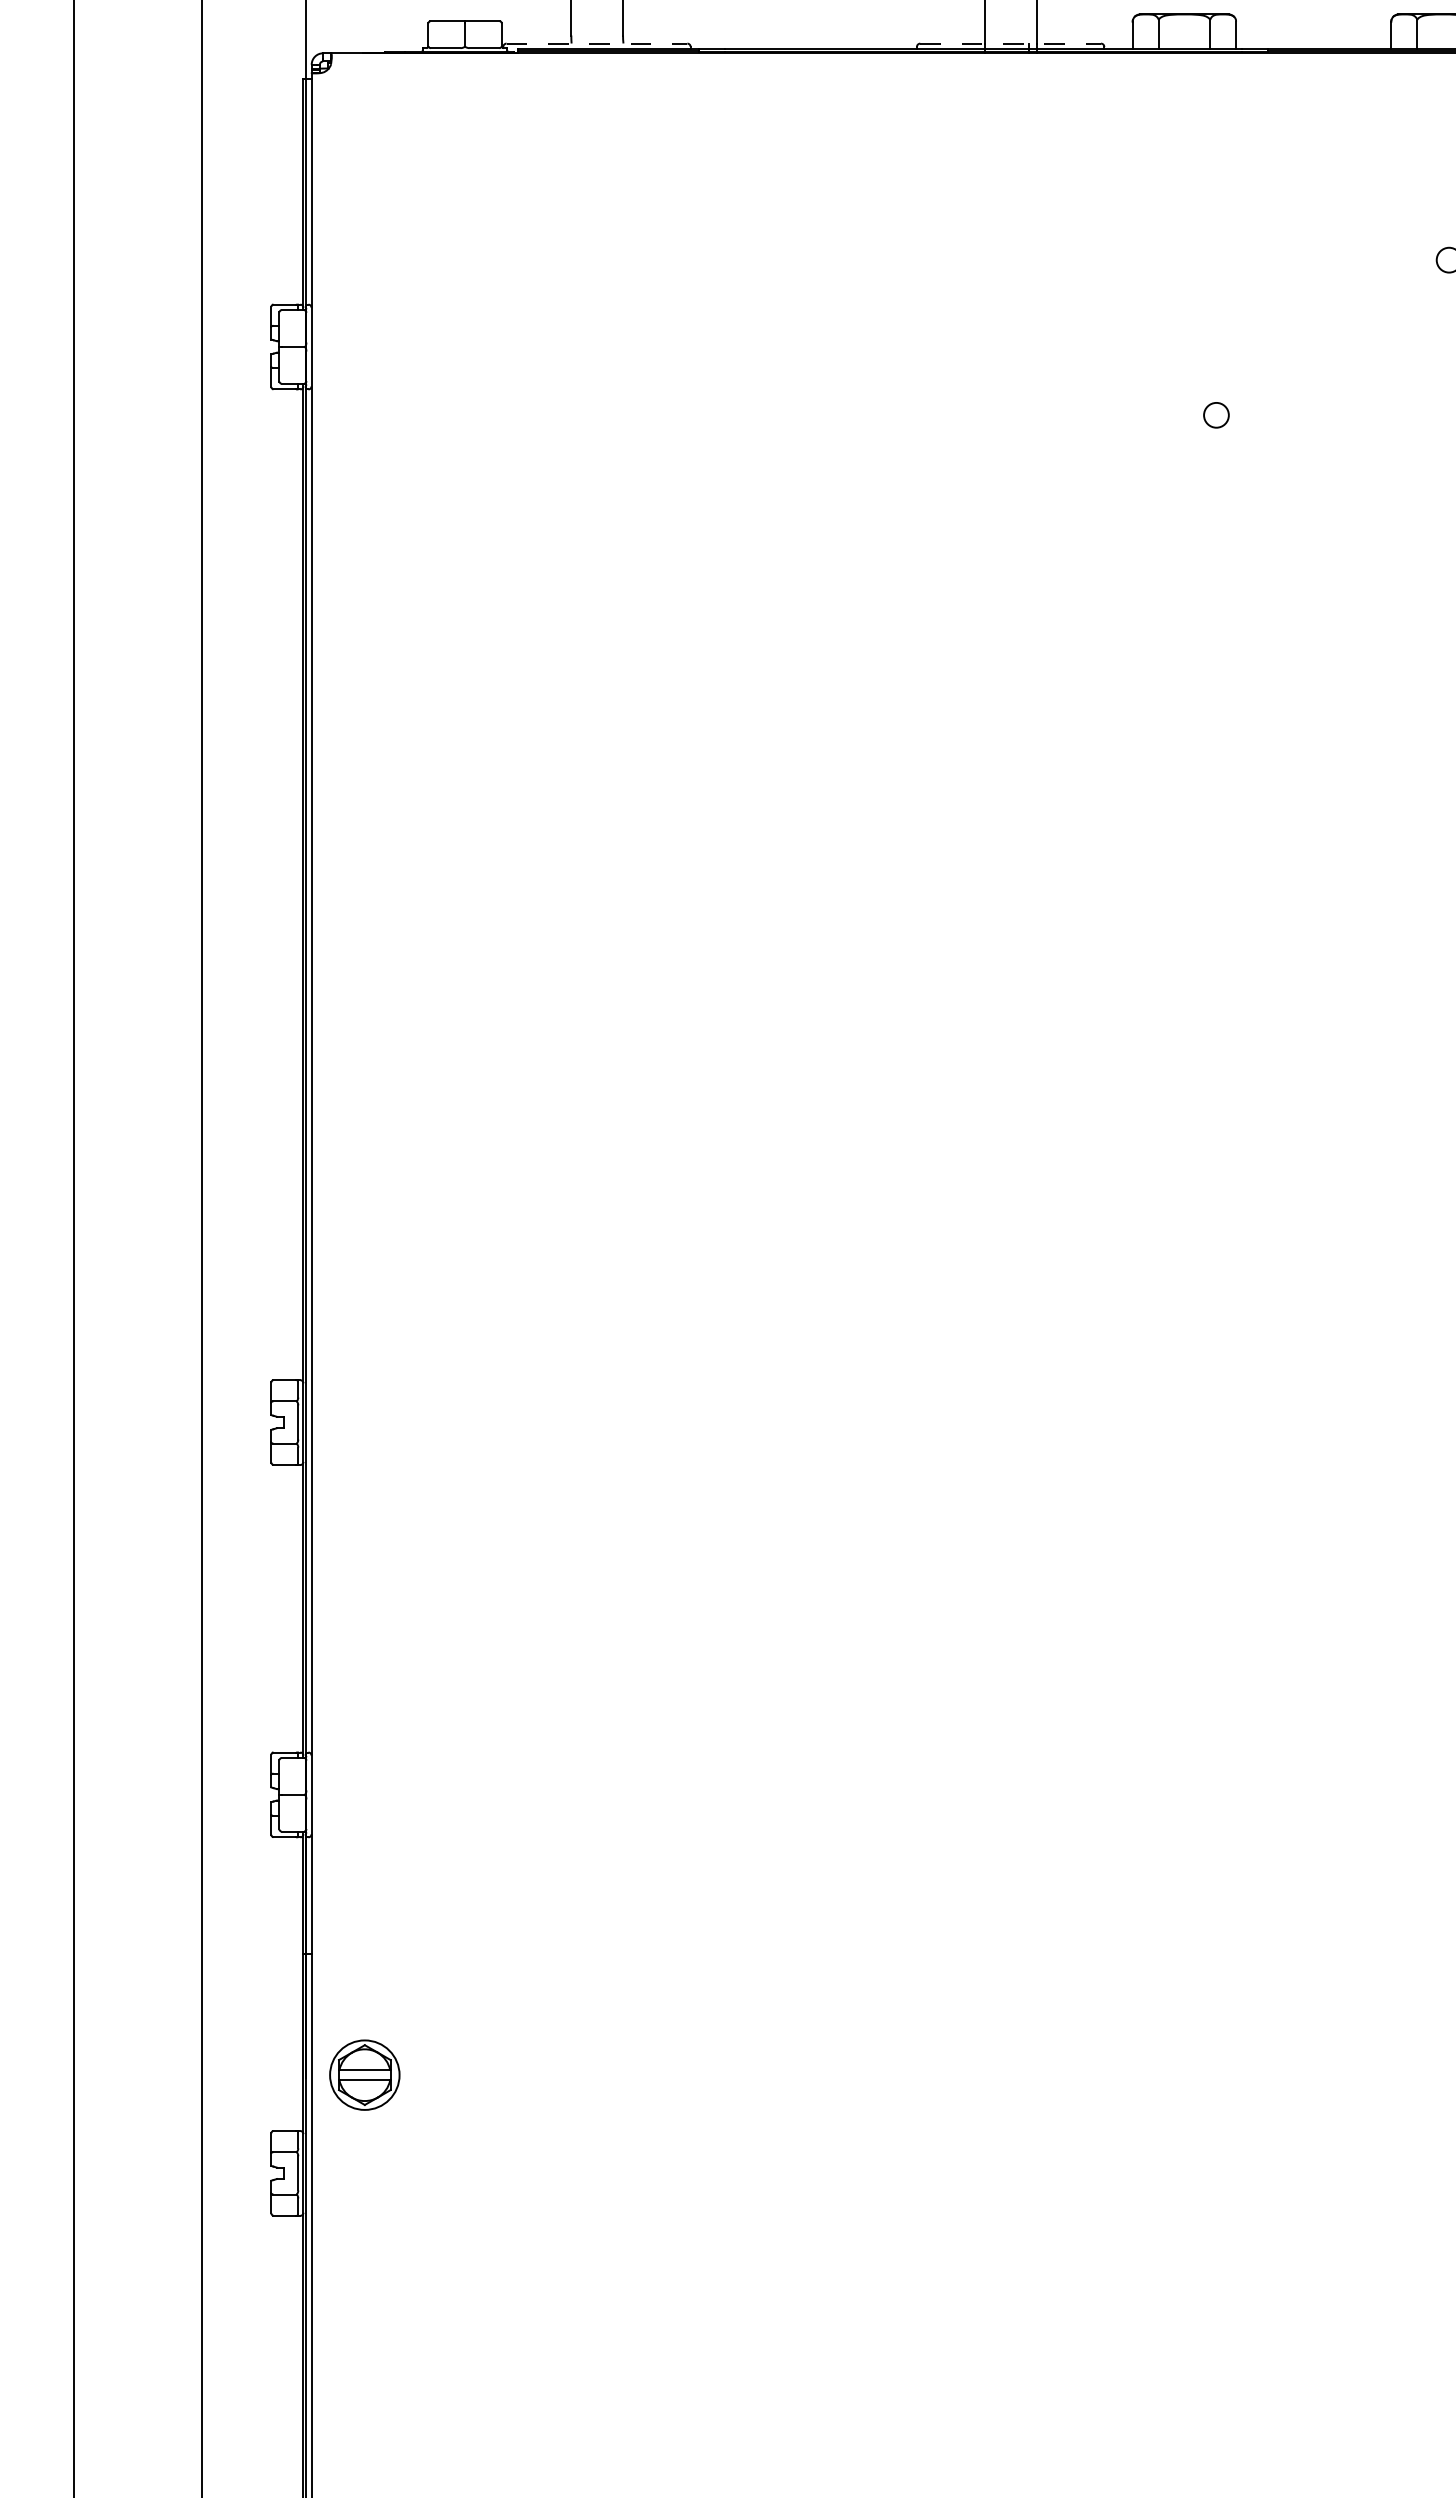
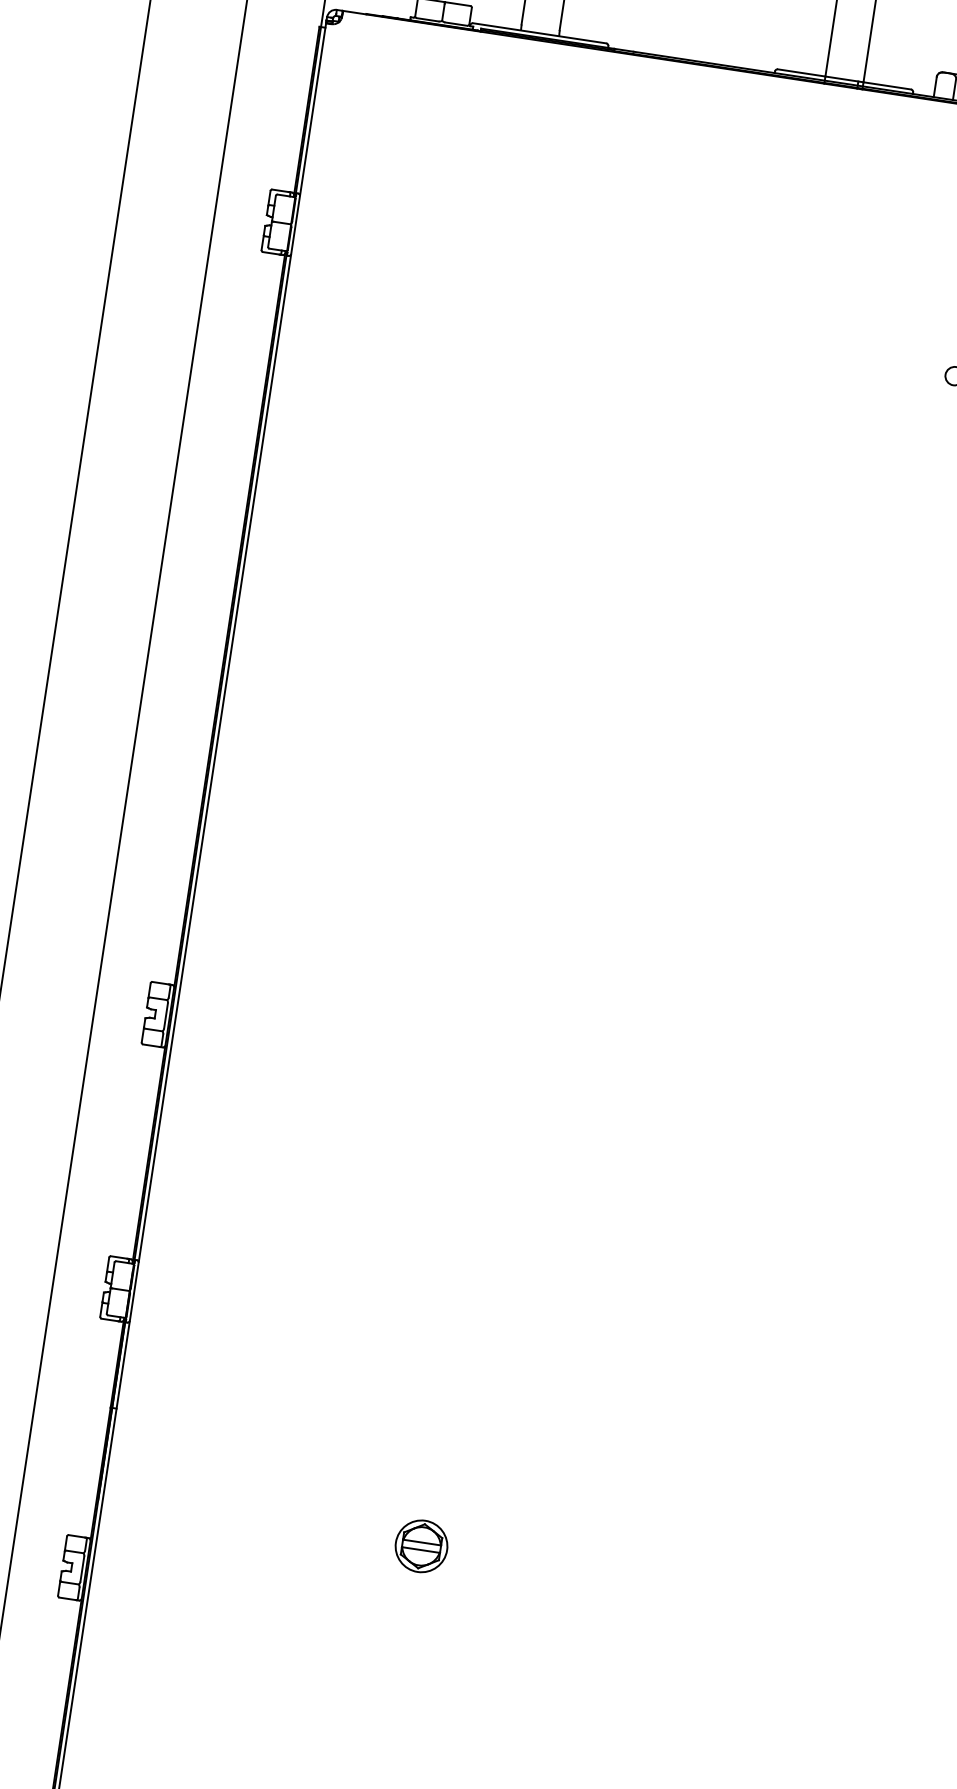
line: (597, 43) -> (540, 33), dashed -> solid
line: (1011, 43) -> (845, 79), dashed -> solid
part: (364, 2074) -> (421, 1545), moved

